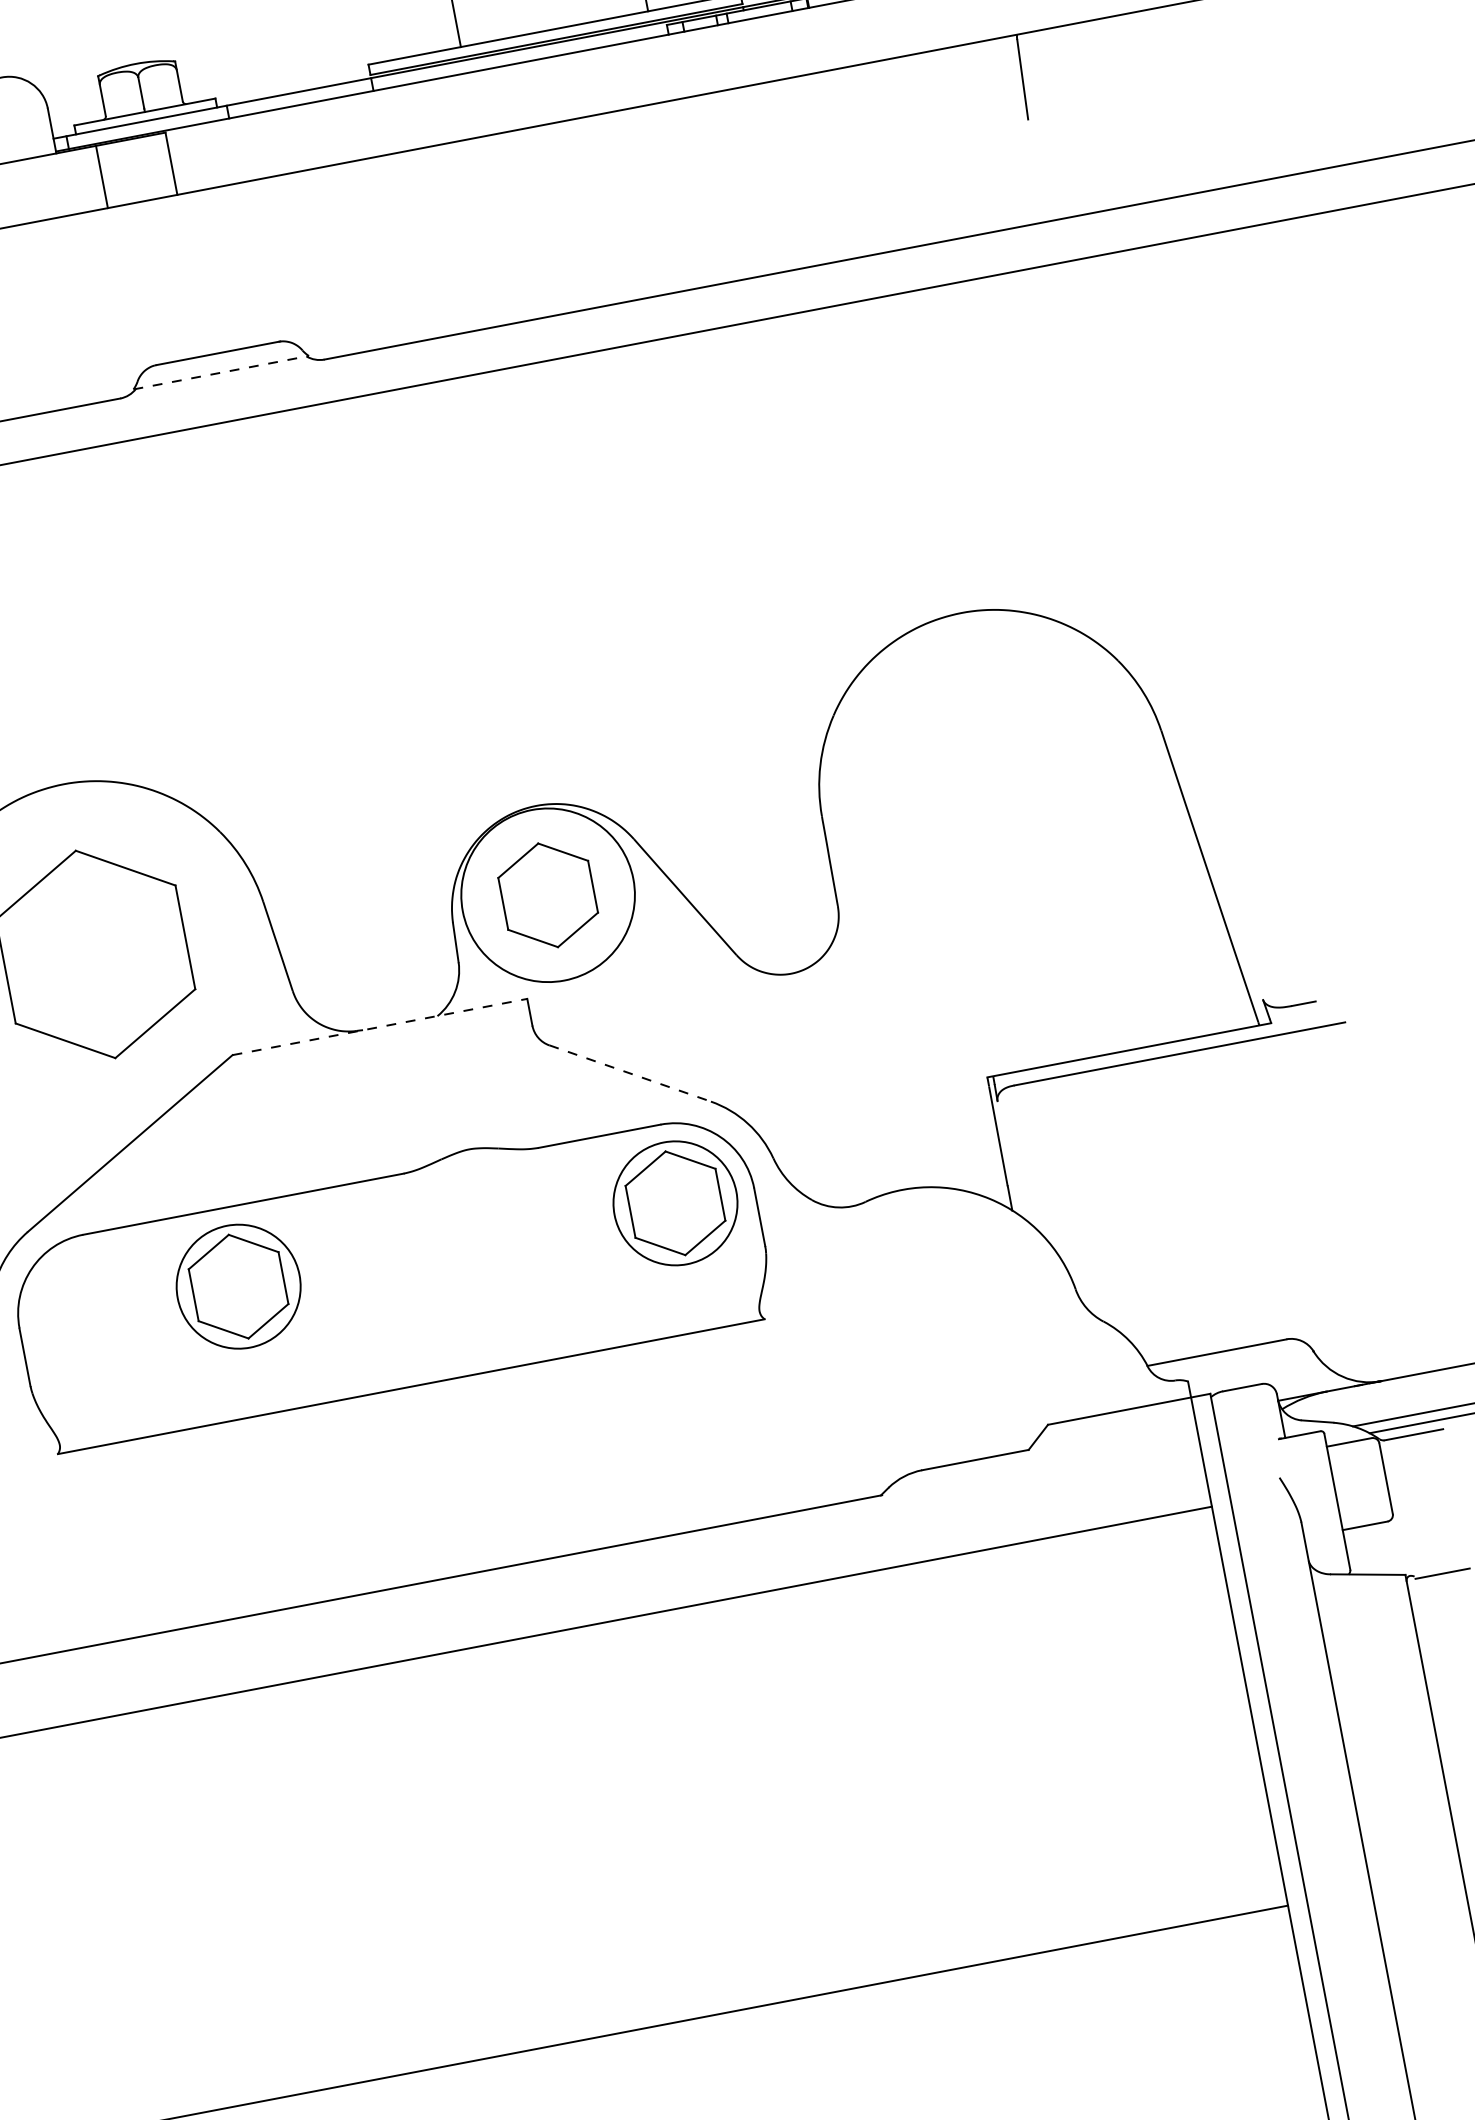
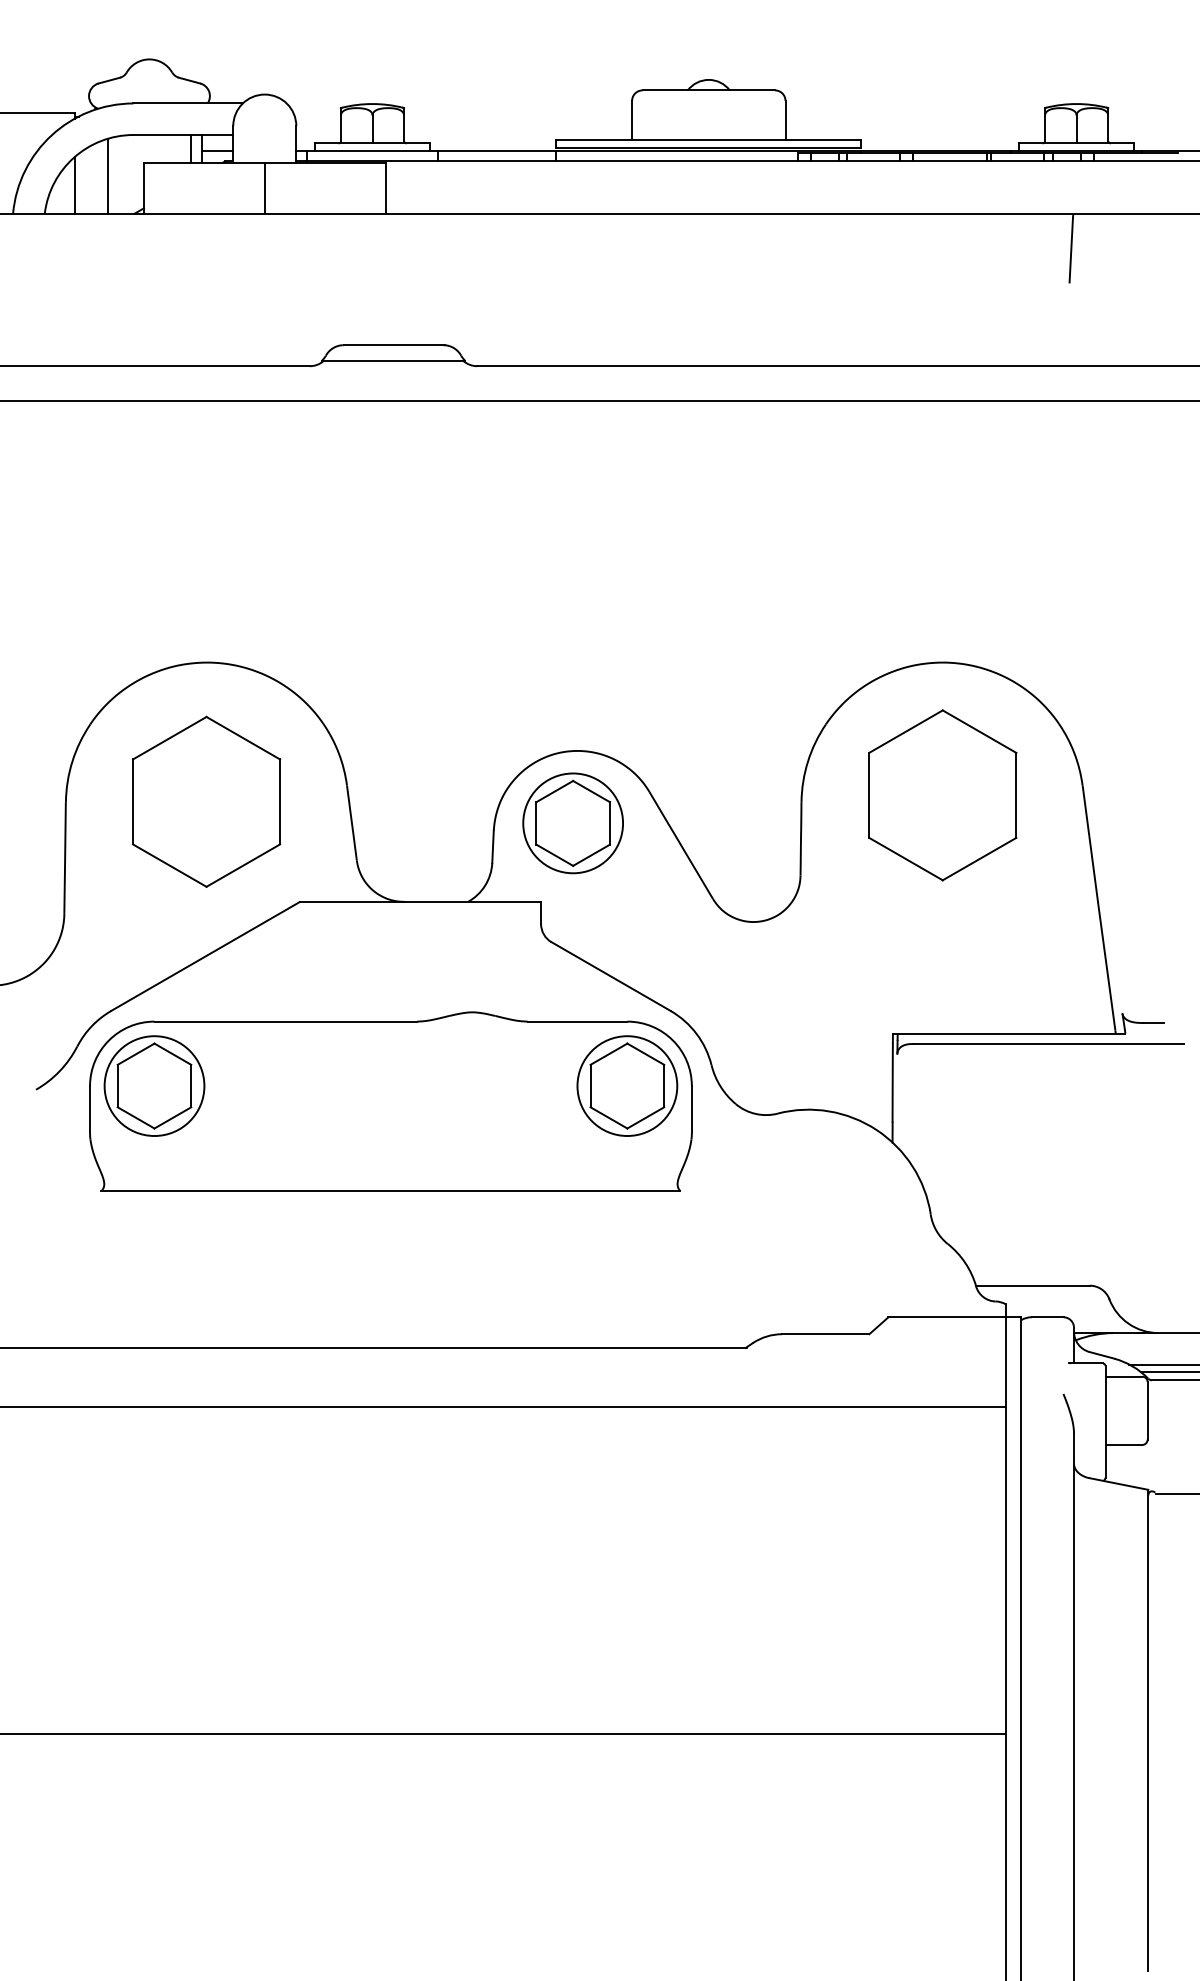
line: (101, 176) -> (264, 187), moved
line: (221, 373) -> (393, 361), dashed -> solid
part: (992, 775) -> (942, 795), added
circle: (548, 895) -> (573, 823), size x0.71
line: (380, 1027) -> (420, 902), dashed -> solid
line: (630, 1073) -> (611, 976), dashed -> solid
part: (238, 1285) -> (154, 1085), moved

